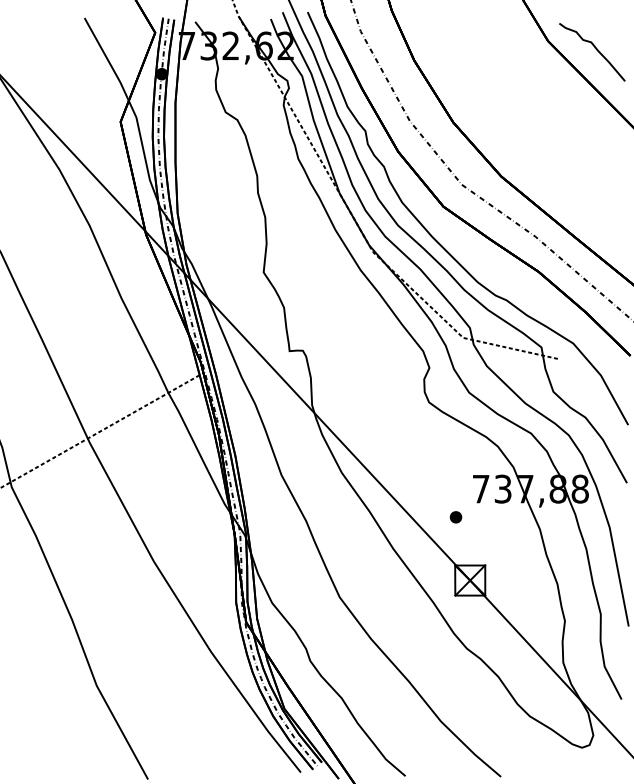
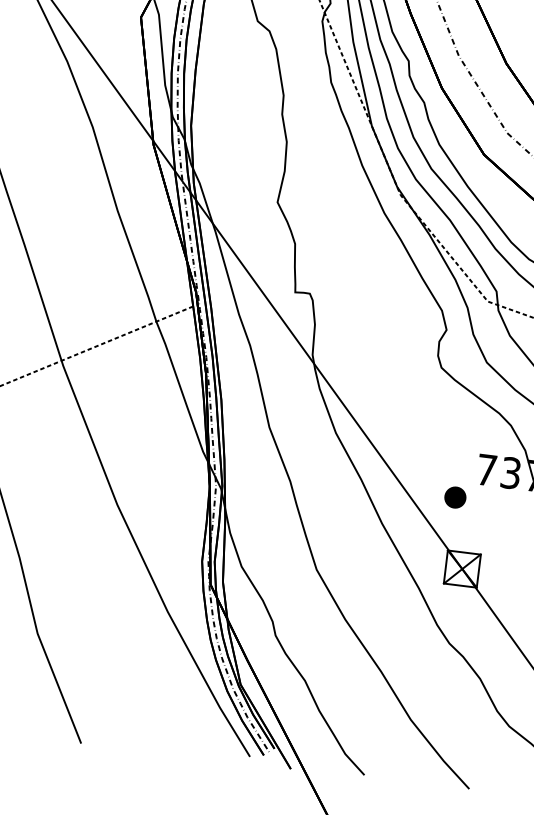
part: (455, 517) -> (454, 497), size x1.6

